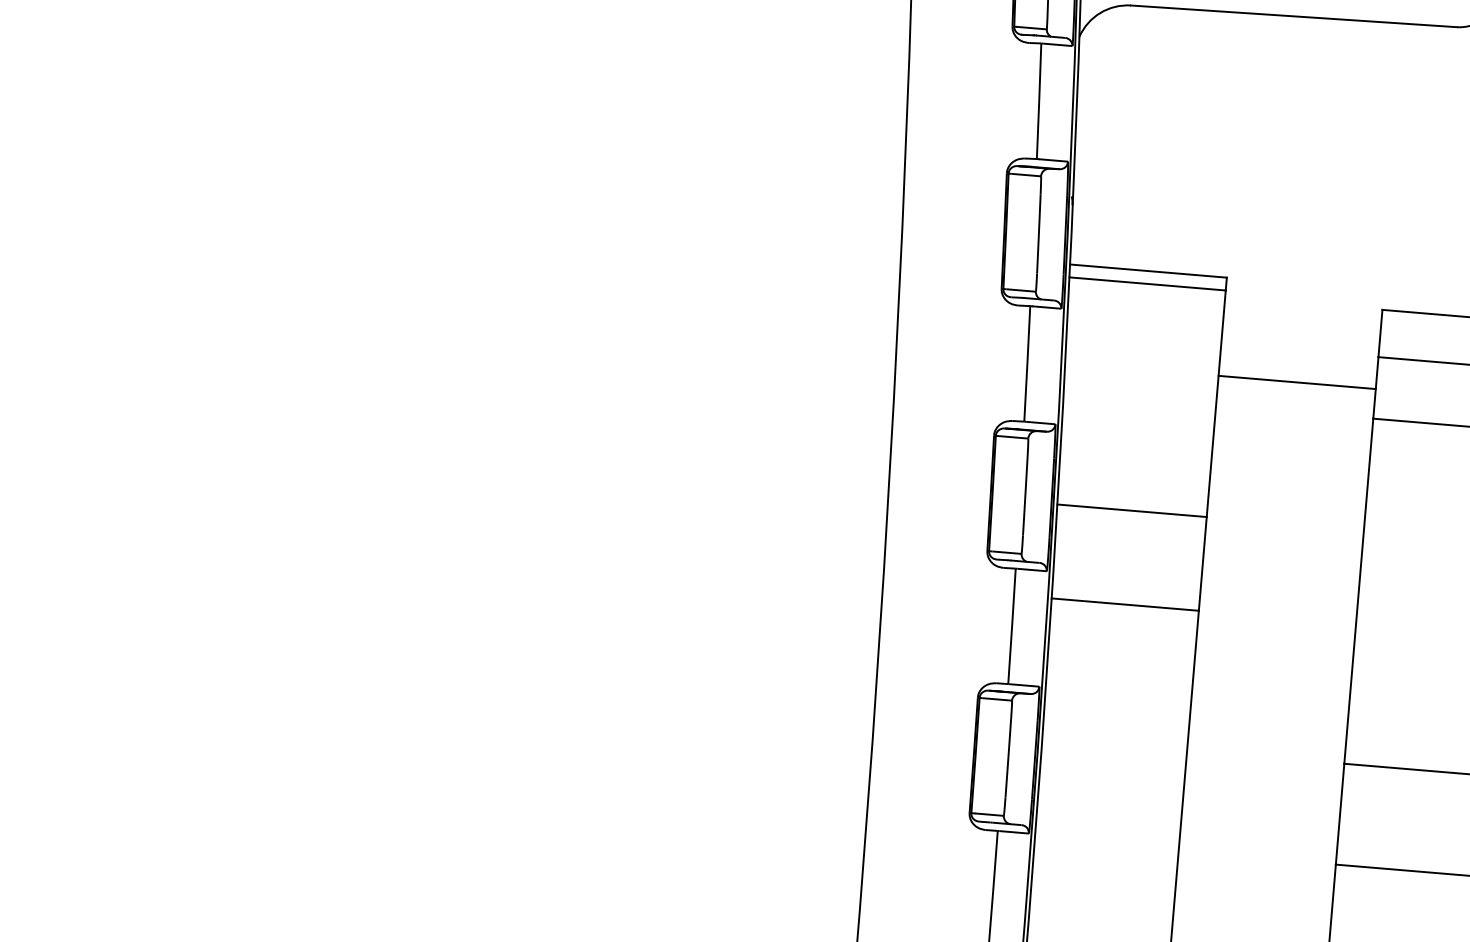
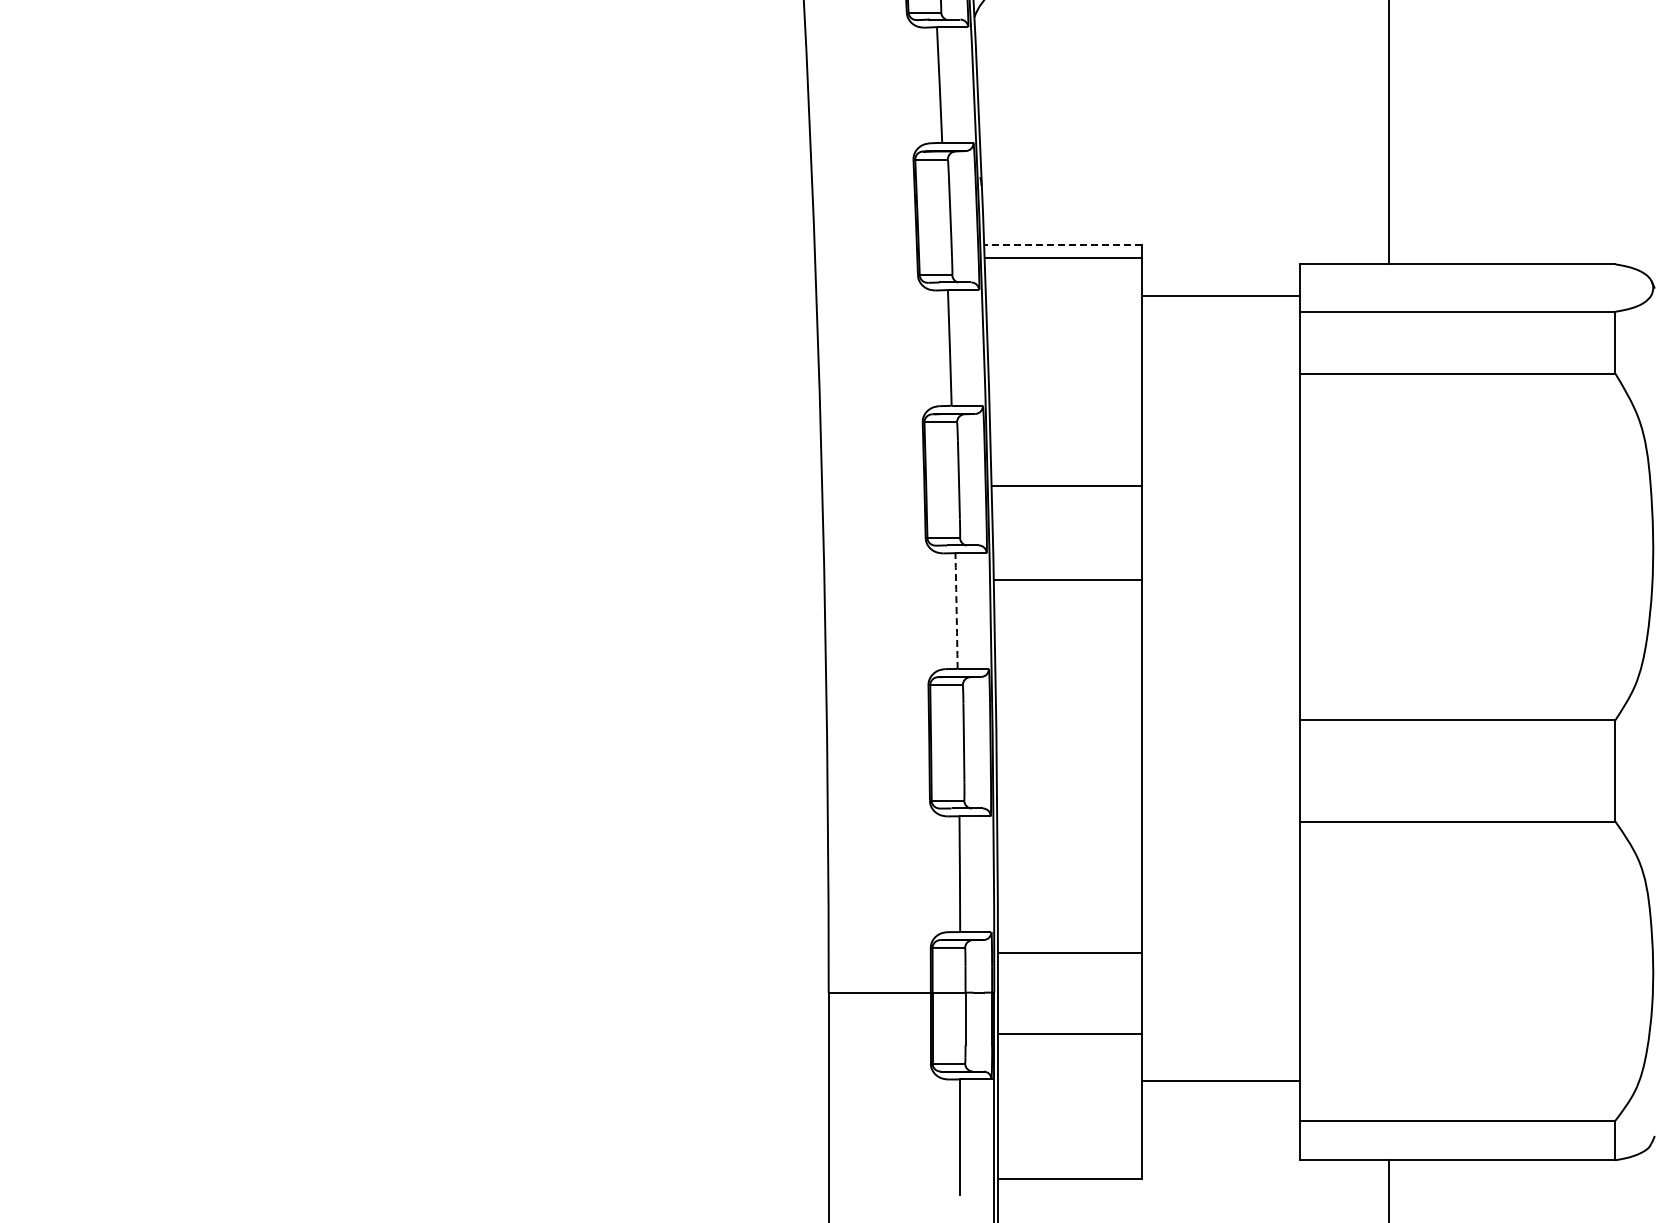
line: (1148, 271) -> (1062, 245), solid -> dashed
line: (1297, 382) -> (1220, 295), moved
arc: (1011, 626) -> (956, 611), solid -> dashed

